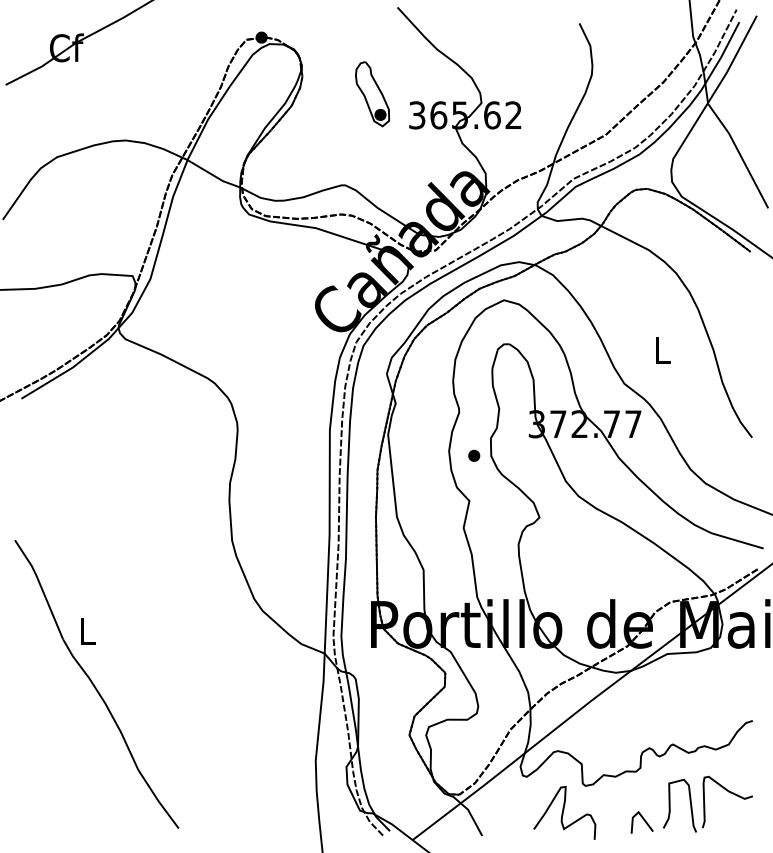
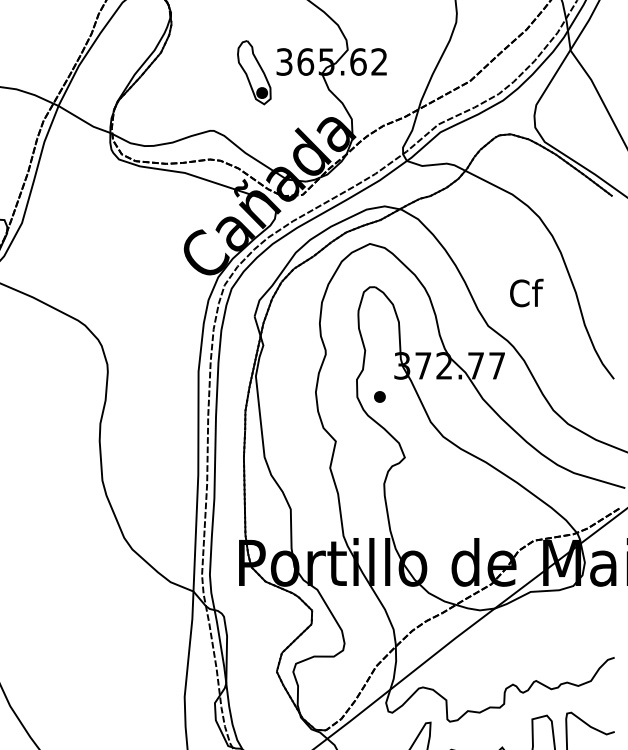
part: (372, 94) -> (254, 72), moved
text: (663, 349) -> (526, 292), L -> Cf
part: (474, 455) -> (380, 396), moved

